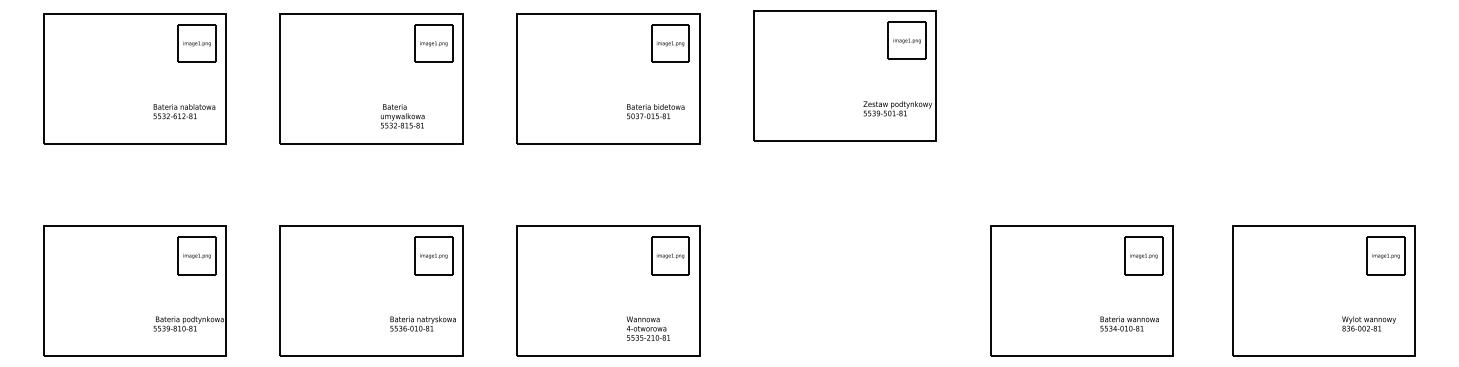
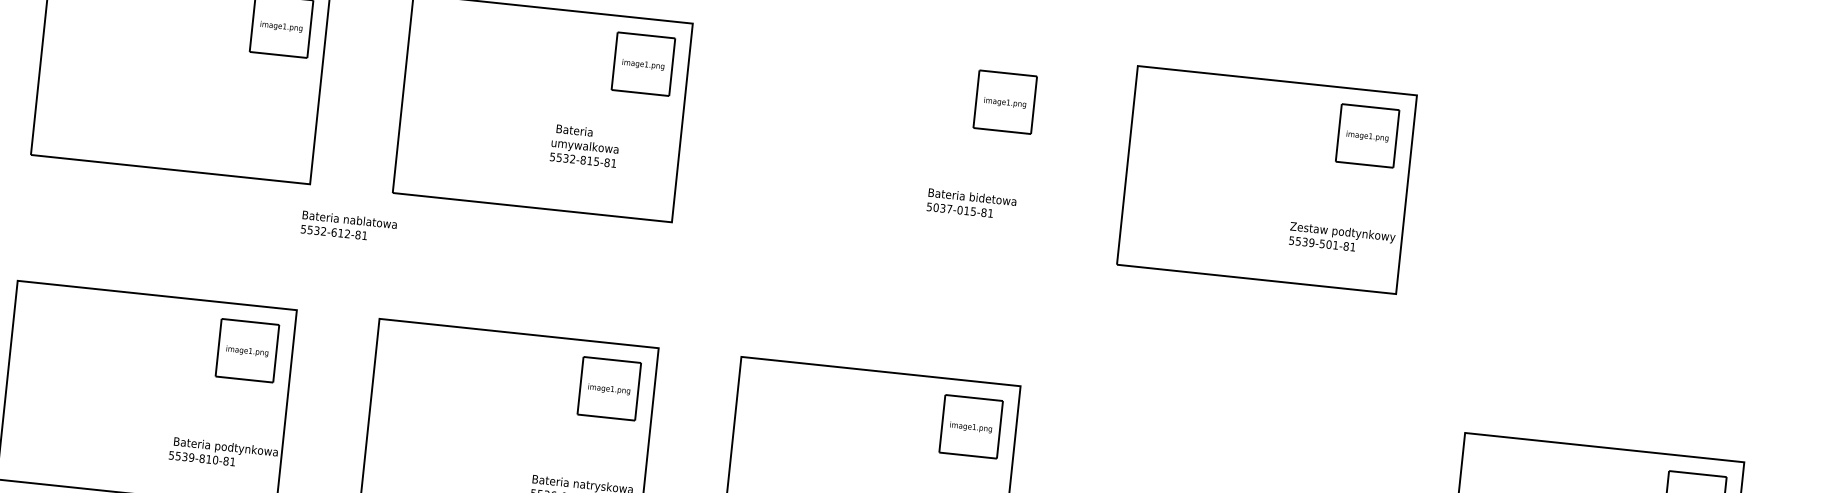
part: (608, 78) -> (904, 145), removed
text: (184, 111) -> (349, 226), moved
text: (402, 116) -> (584, 146), moved

